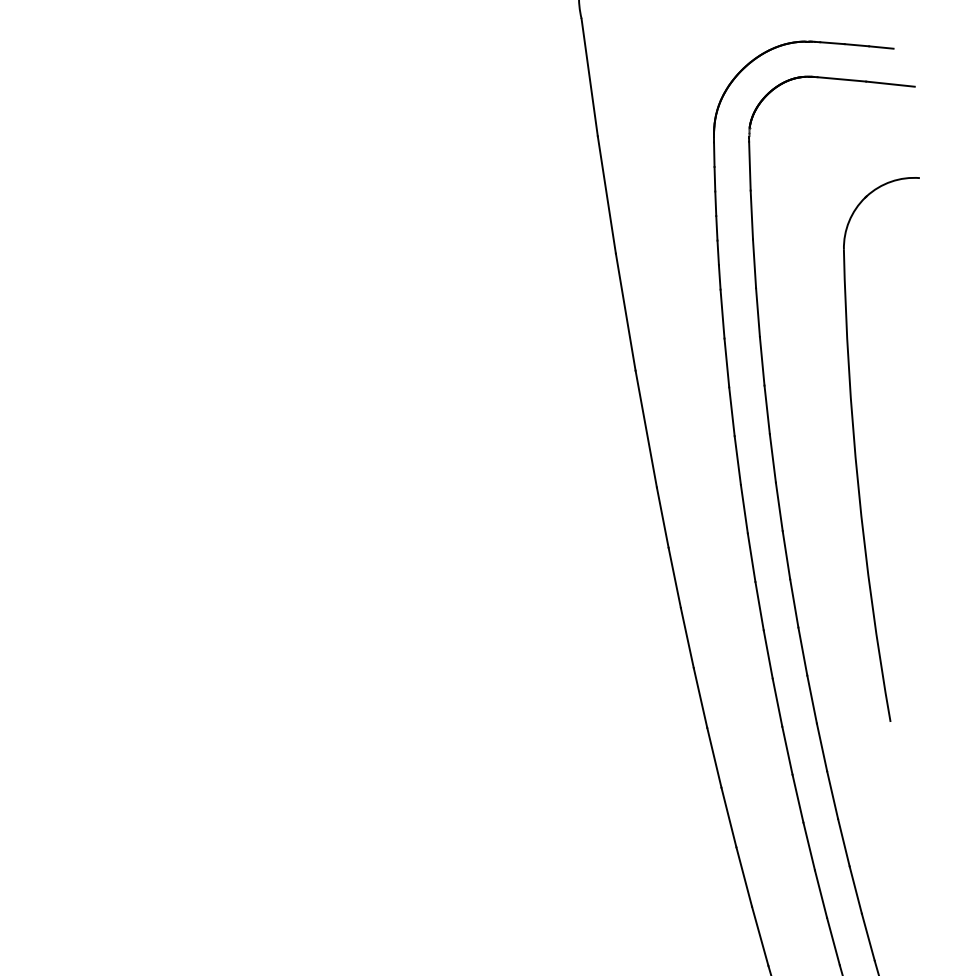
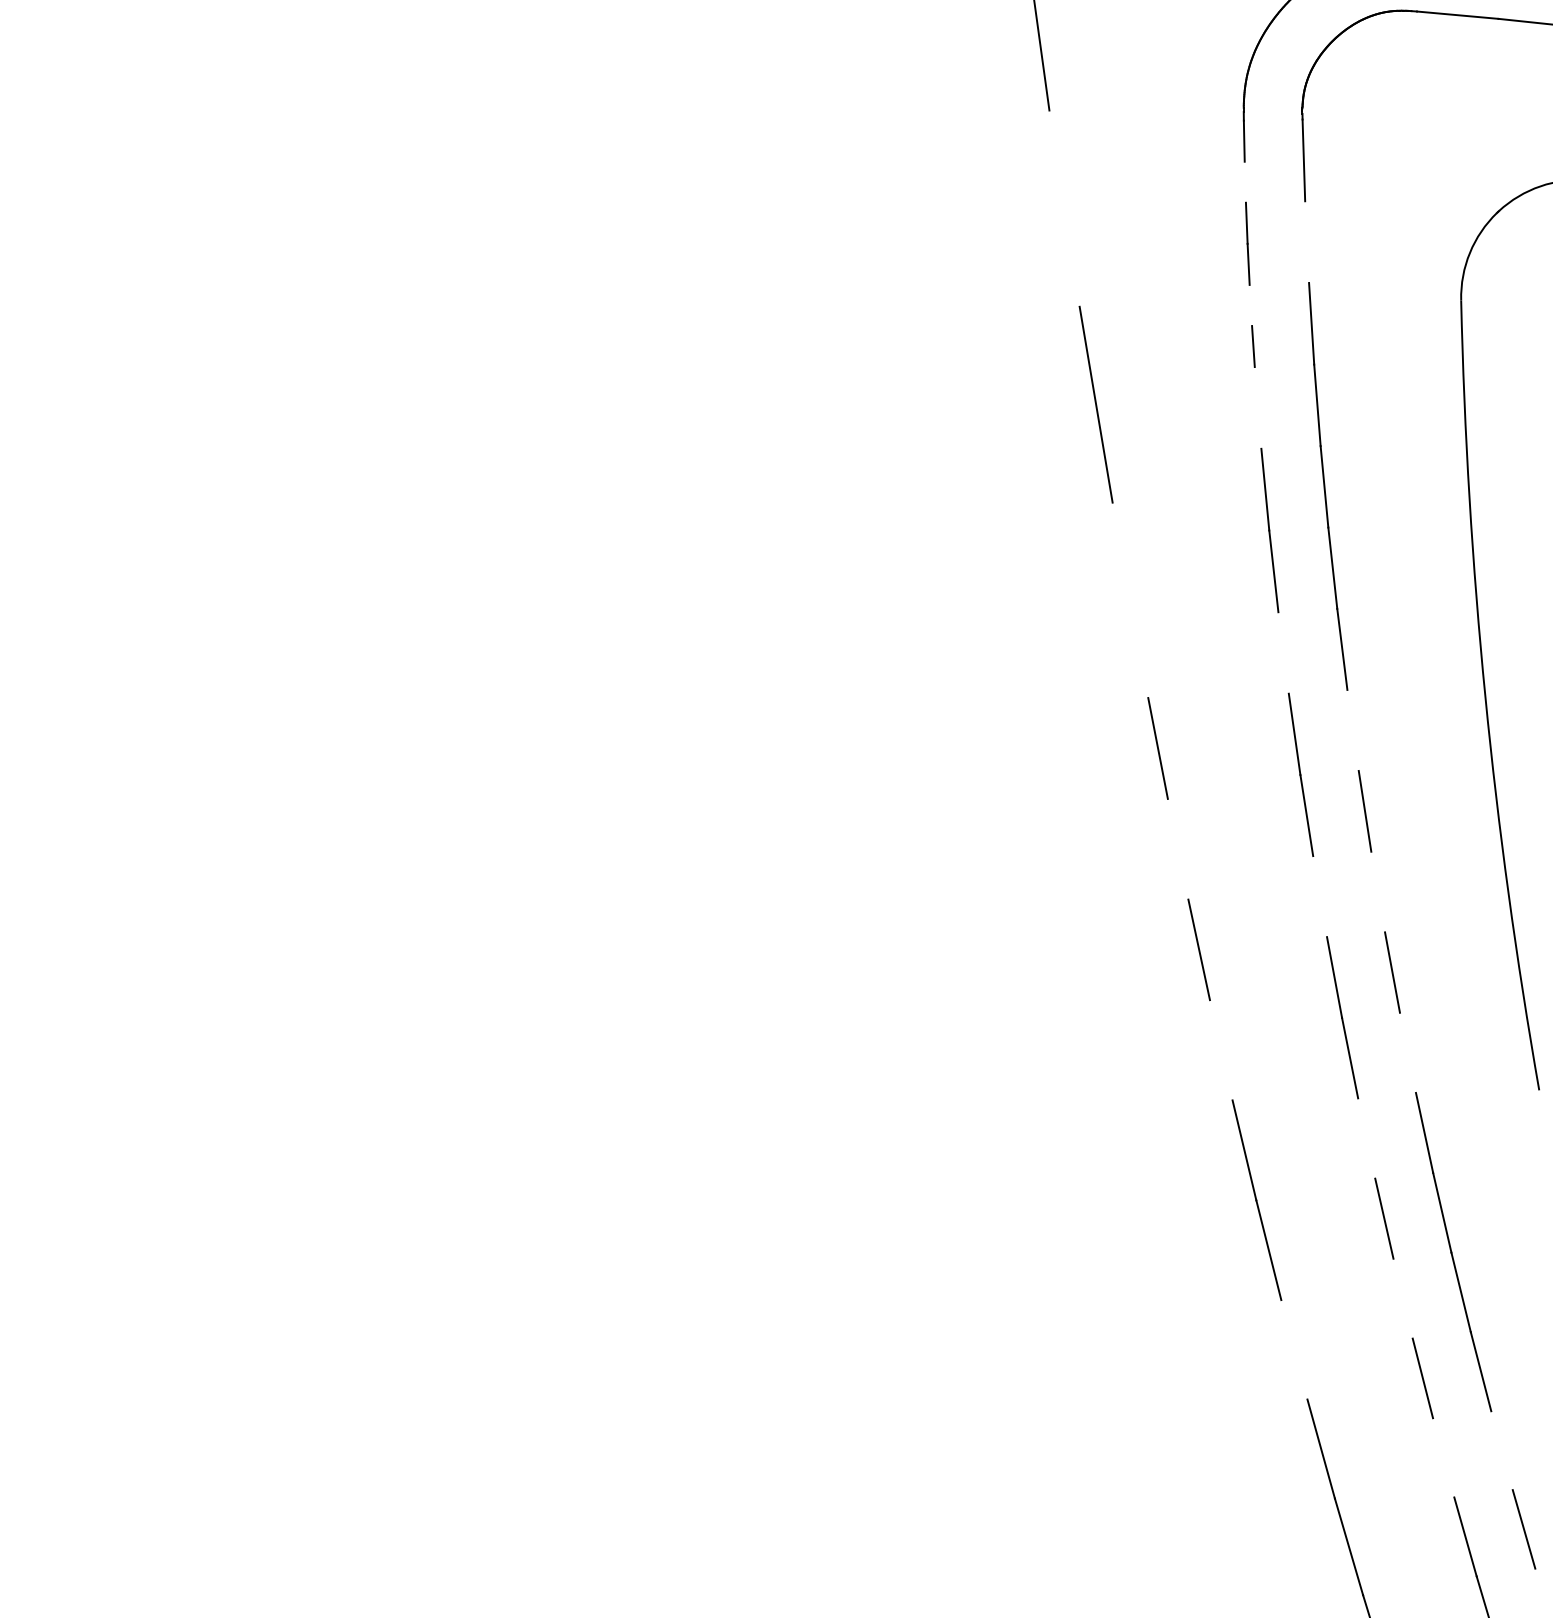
line: (714, 178) -> (1244, 180), removed
line: (606, 194) -> (1063, 207), removed
line: (751, 214) -> (1306, 241), removed
line: (717, 252) -> (1249, 304), removed
line: (722, 313) -> (1258, 406), removed
line: (645, 428) -> (1129, 599), removed
line: (737, 460) -> (1283, 652), removed
line: (778, 506) -> (1351, 729), removed
line: (674, 577) -> (1177, 848), removed
line: (794, 603) -> (1378, 892), removed
line: (759, 605) -> (1319, 895), removed
line: (700, 697) -> (1221, 1049), removed
line: (811, 699) -> (1406, 1052), removed
line: (787, 750) -> (1366, 1138), removed
line: (808, 846) -> (1401, 1298), removed
line: (744, 876) -> (1294, 1348), removed
line: (867, 936) -> (1500, 1449), removed
line: (833, 941) -> (1443, 1457), removed

